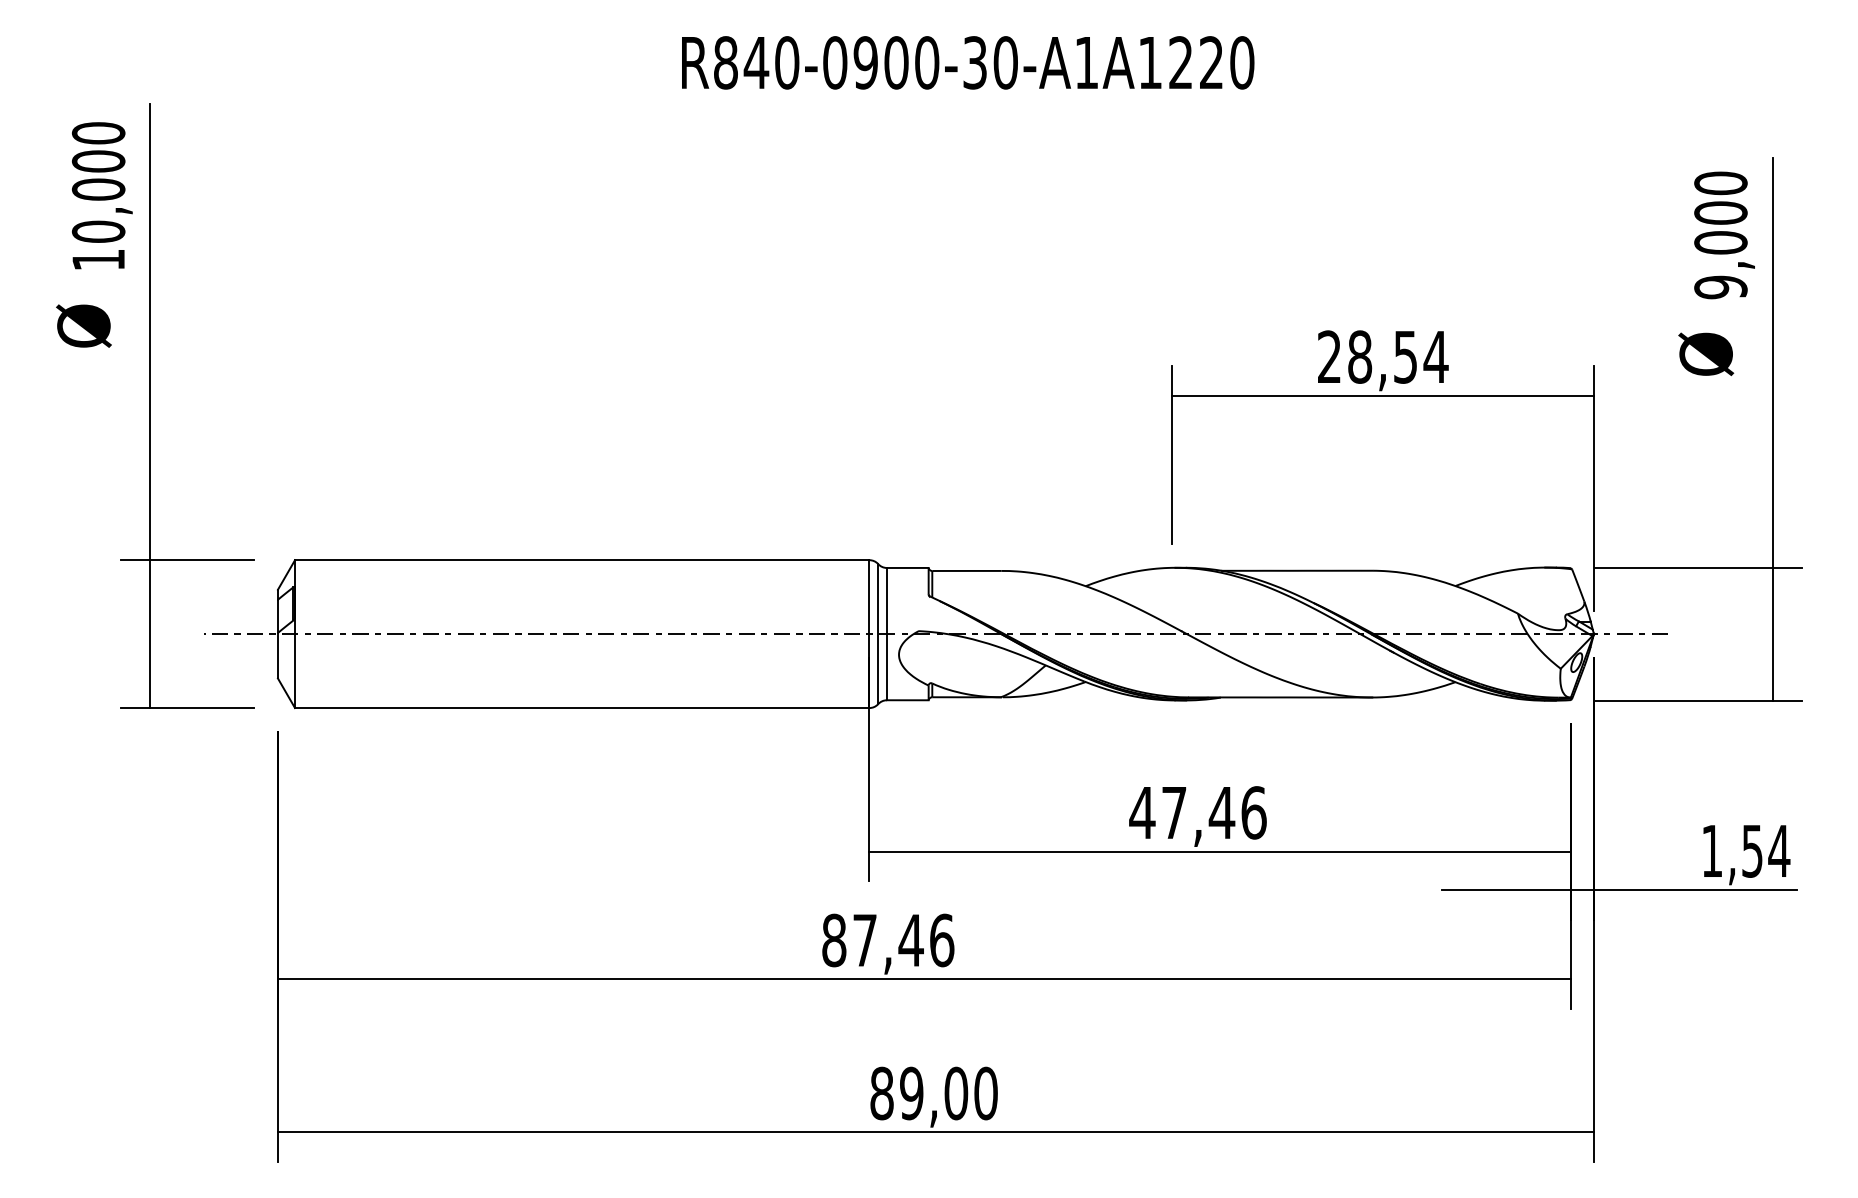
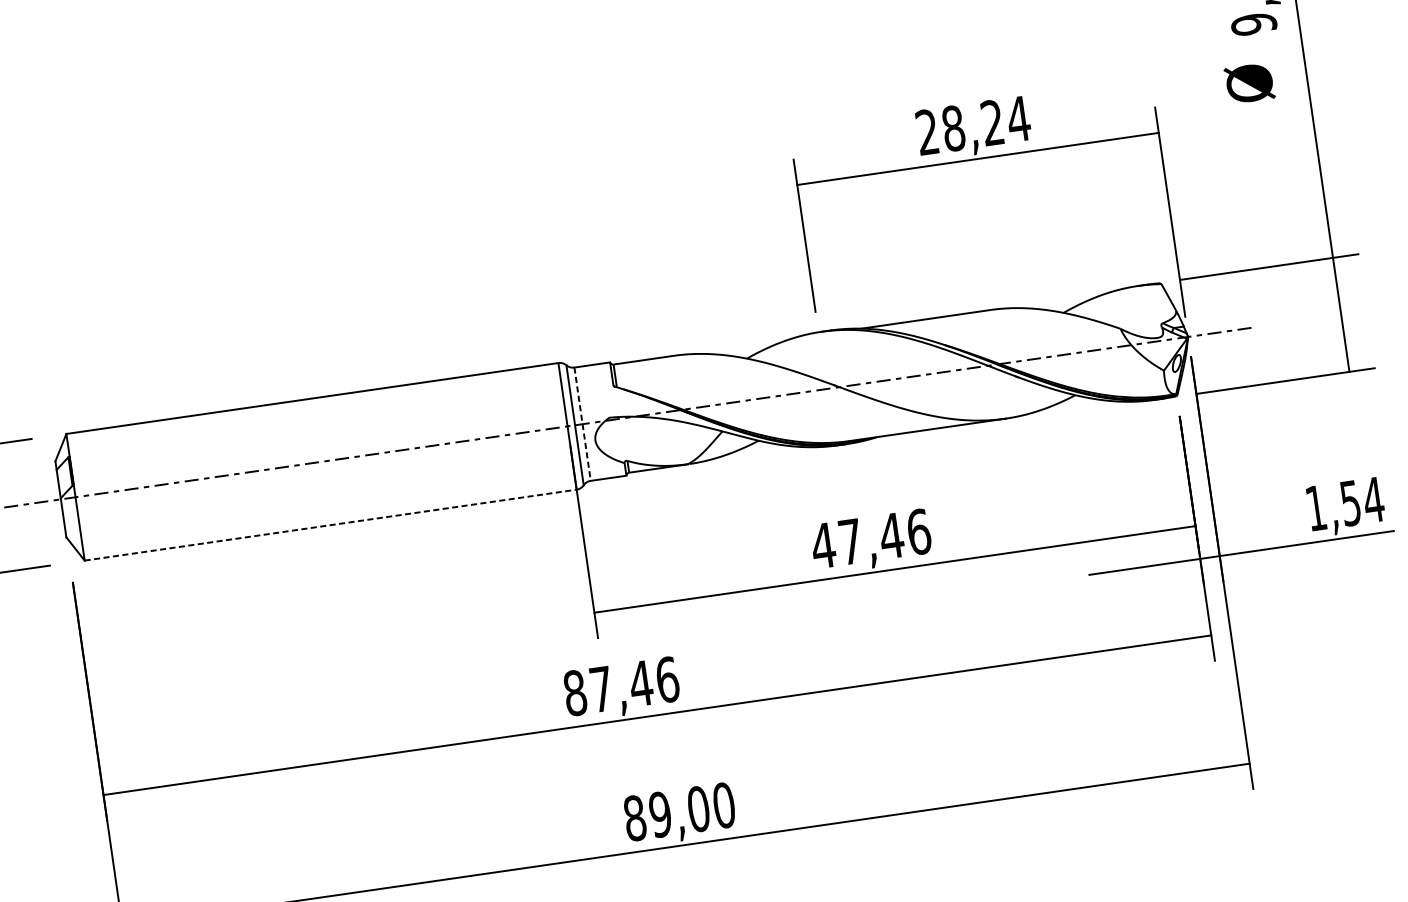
text: (1405, 356) -> (992, 122), 28,54 -> 28,24
line: (887, 634) -> (583, 424), solid -> dashed
line: (582, 708) -> (330, 525), solid -> dashed

